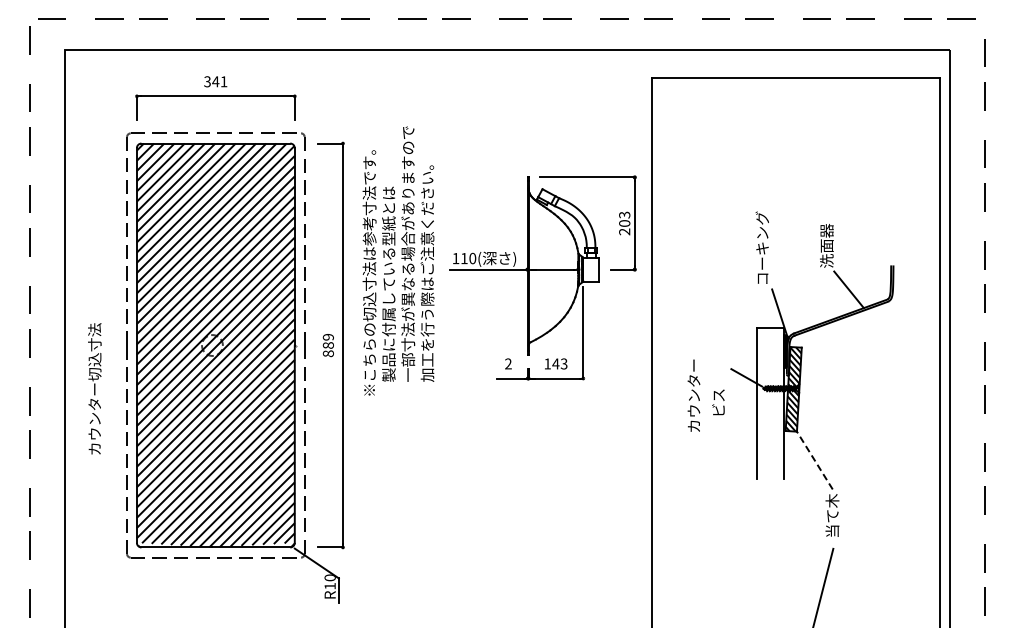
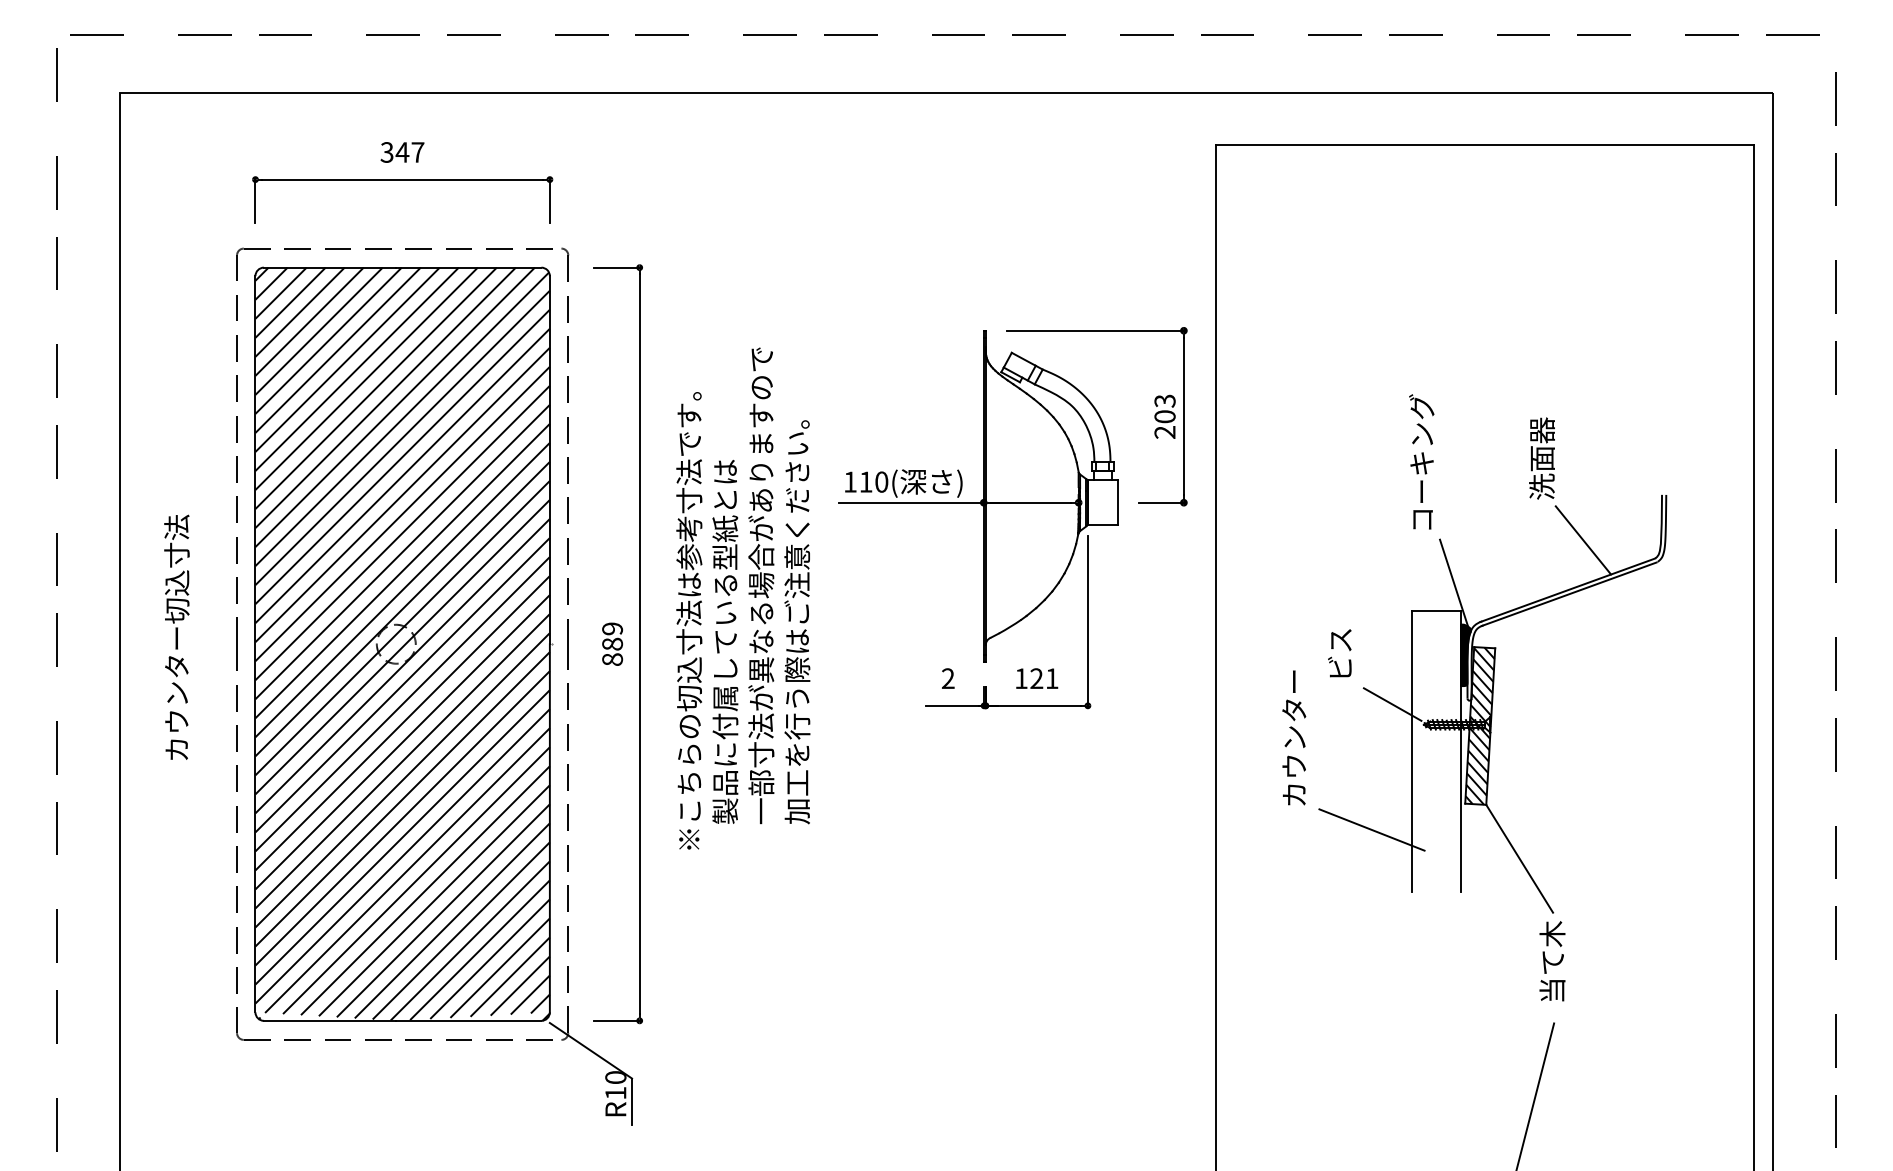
text: (223, 81) -> (416, 151), 341 -> 347
text: (398, 260) -> (743, 597), moved
text: (559, 363) -> (1043, 677), 143 -> 121
text: (94, 388) -> (176, 636), moved
text: (718, 402) -> (1339, 653), moved
line: (735, 445) -> (1371, 830), added
line: (814, 460) -> (1518, 858), dashed -> solid

